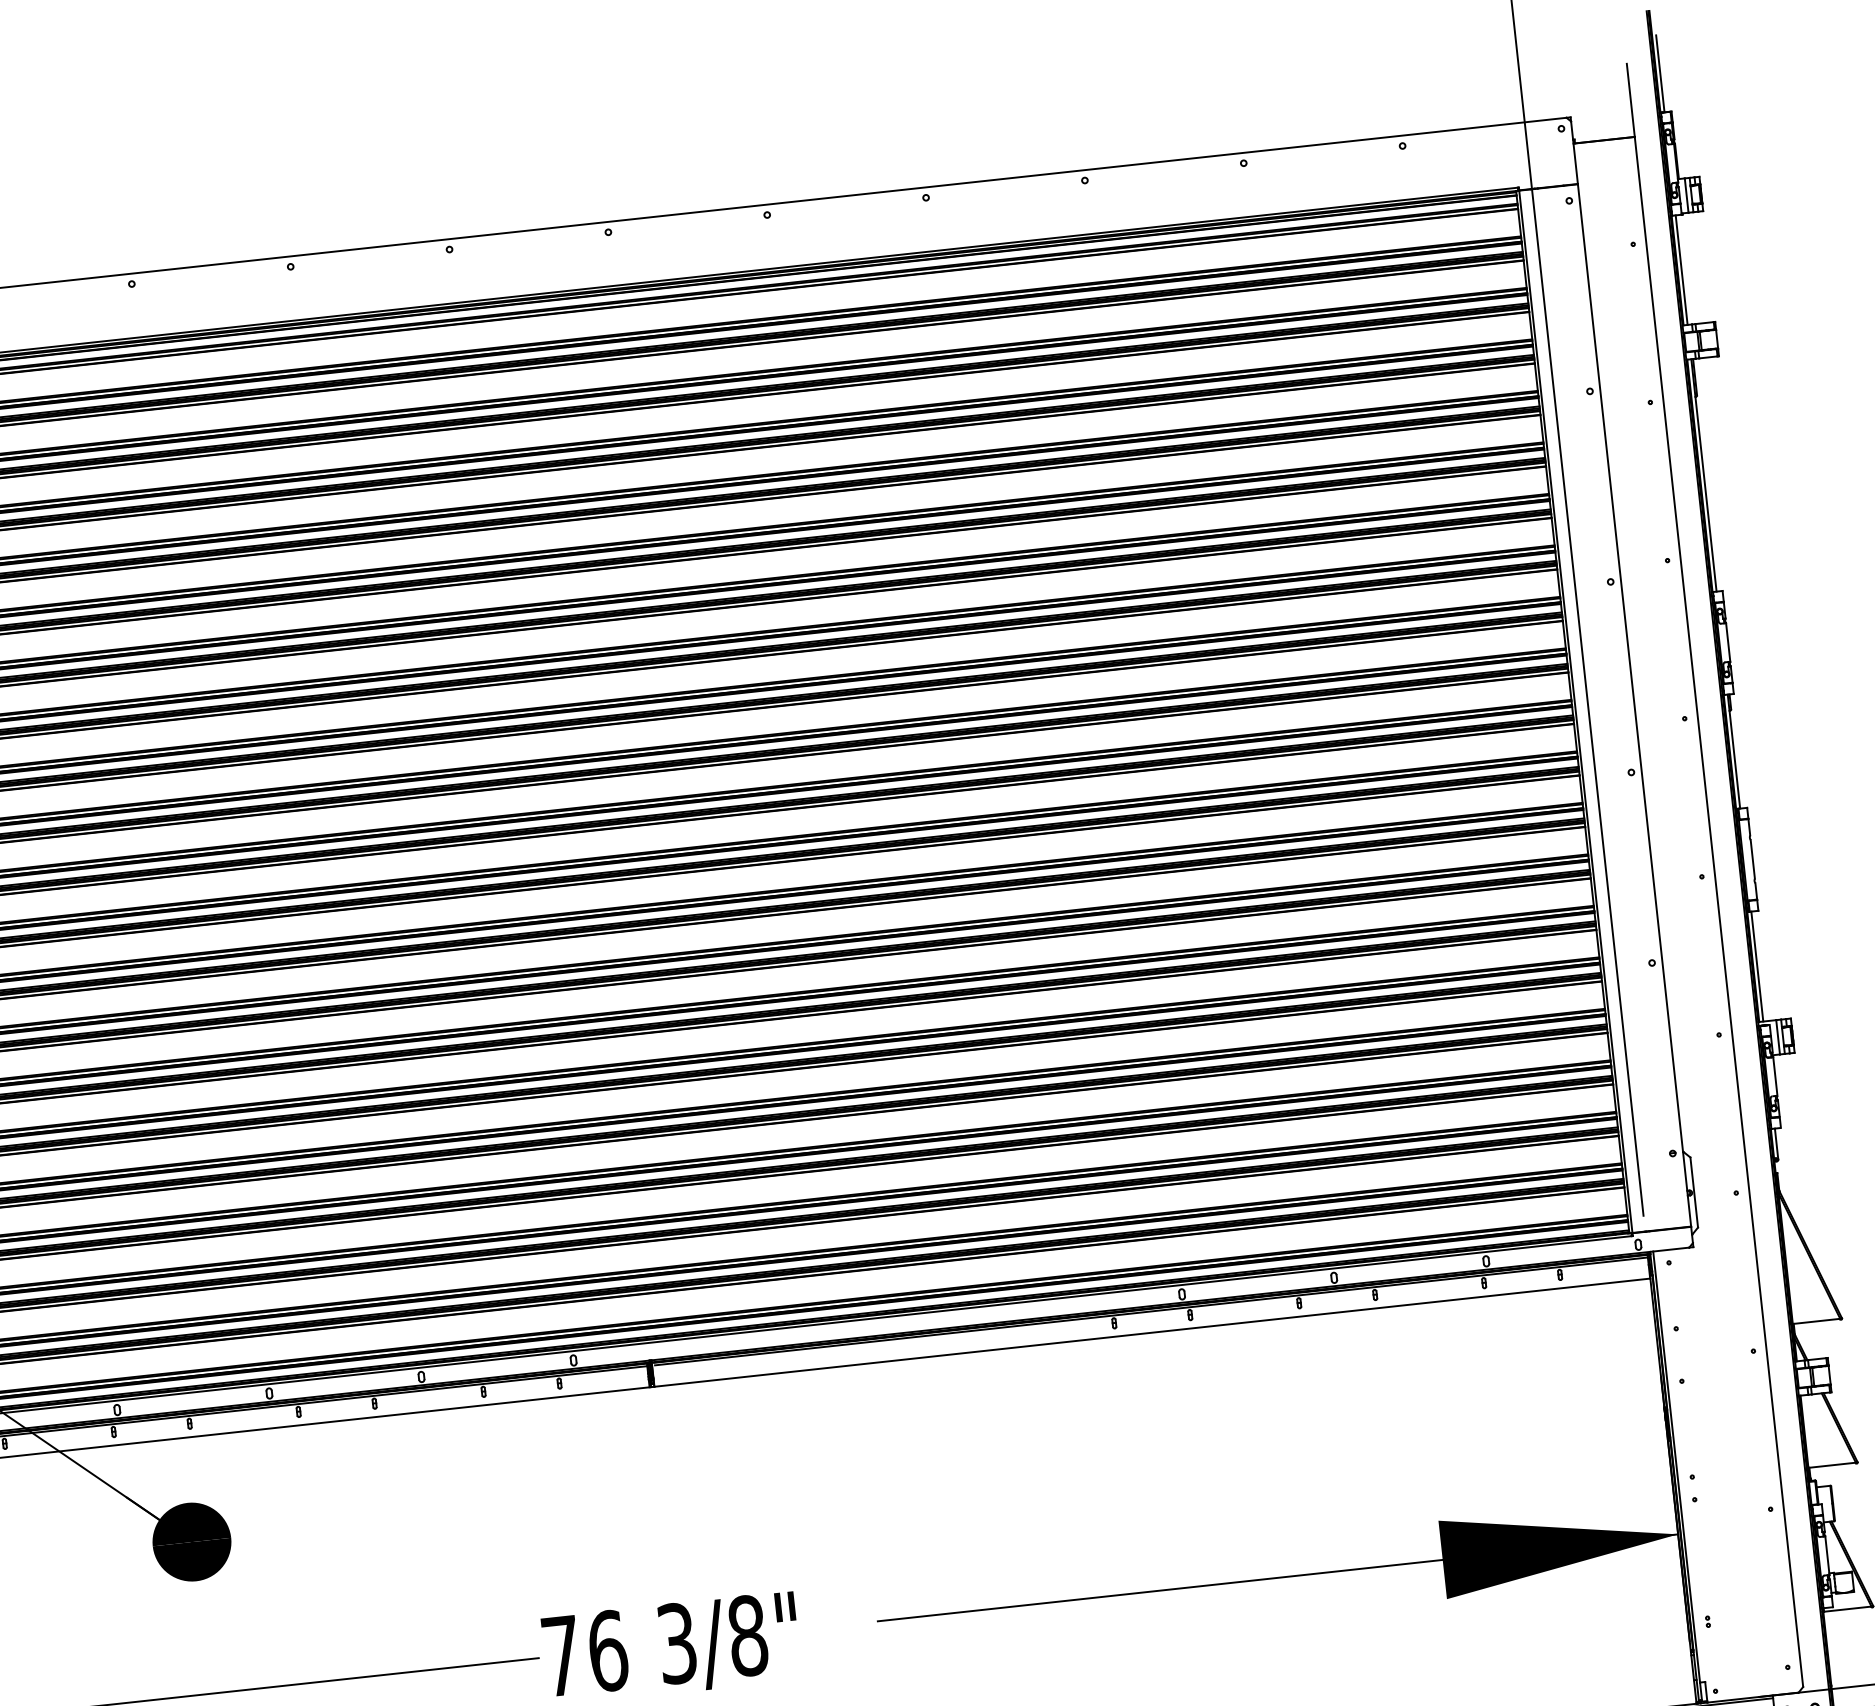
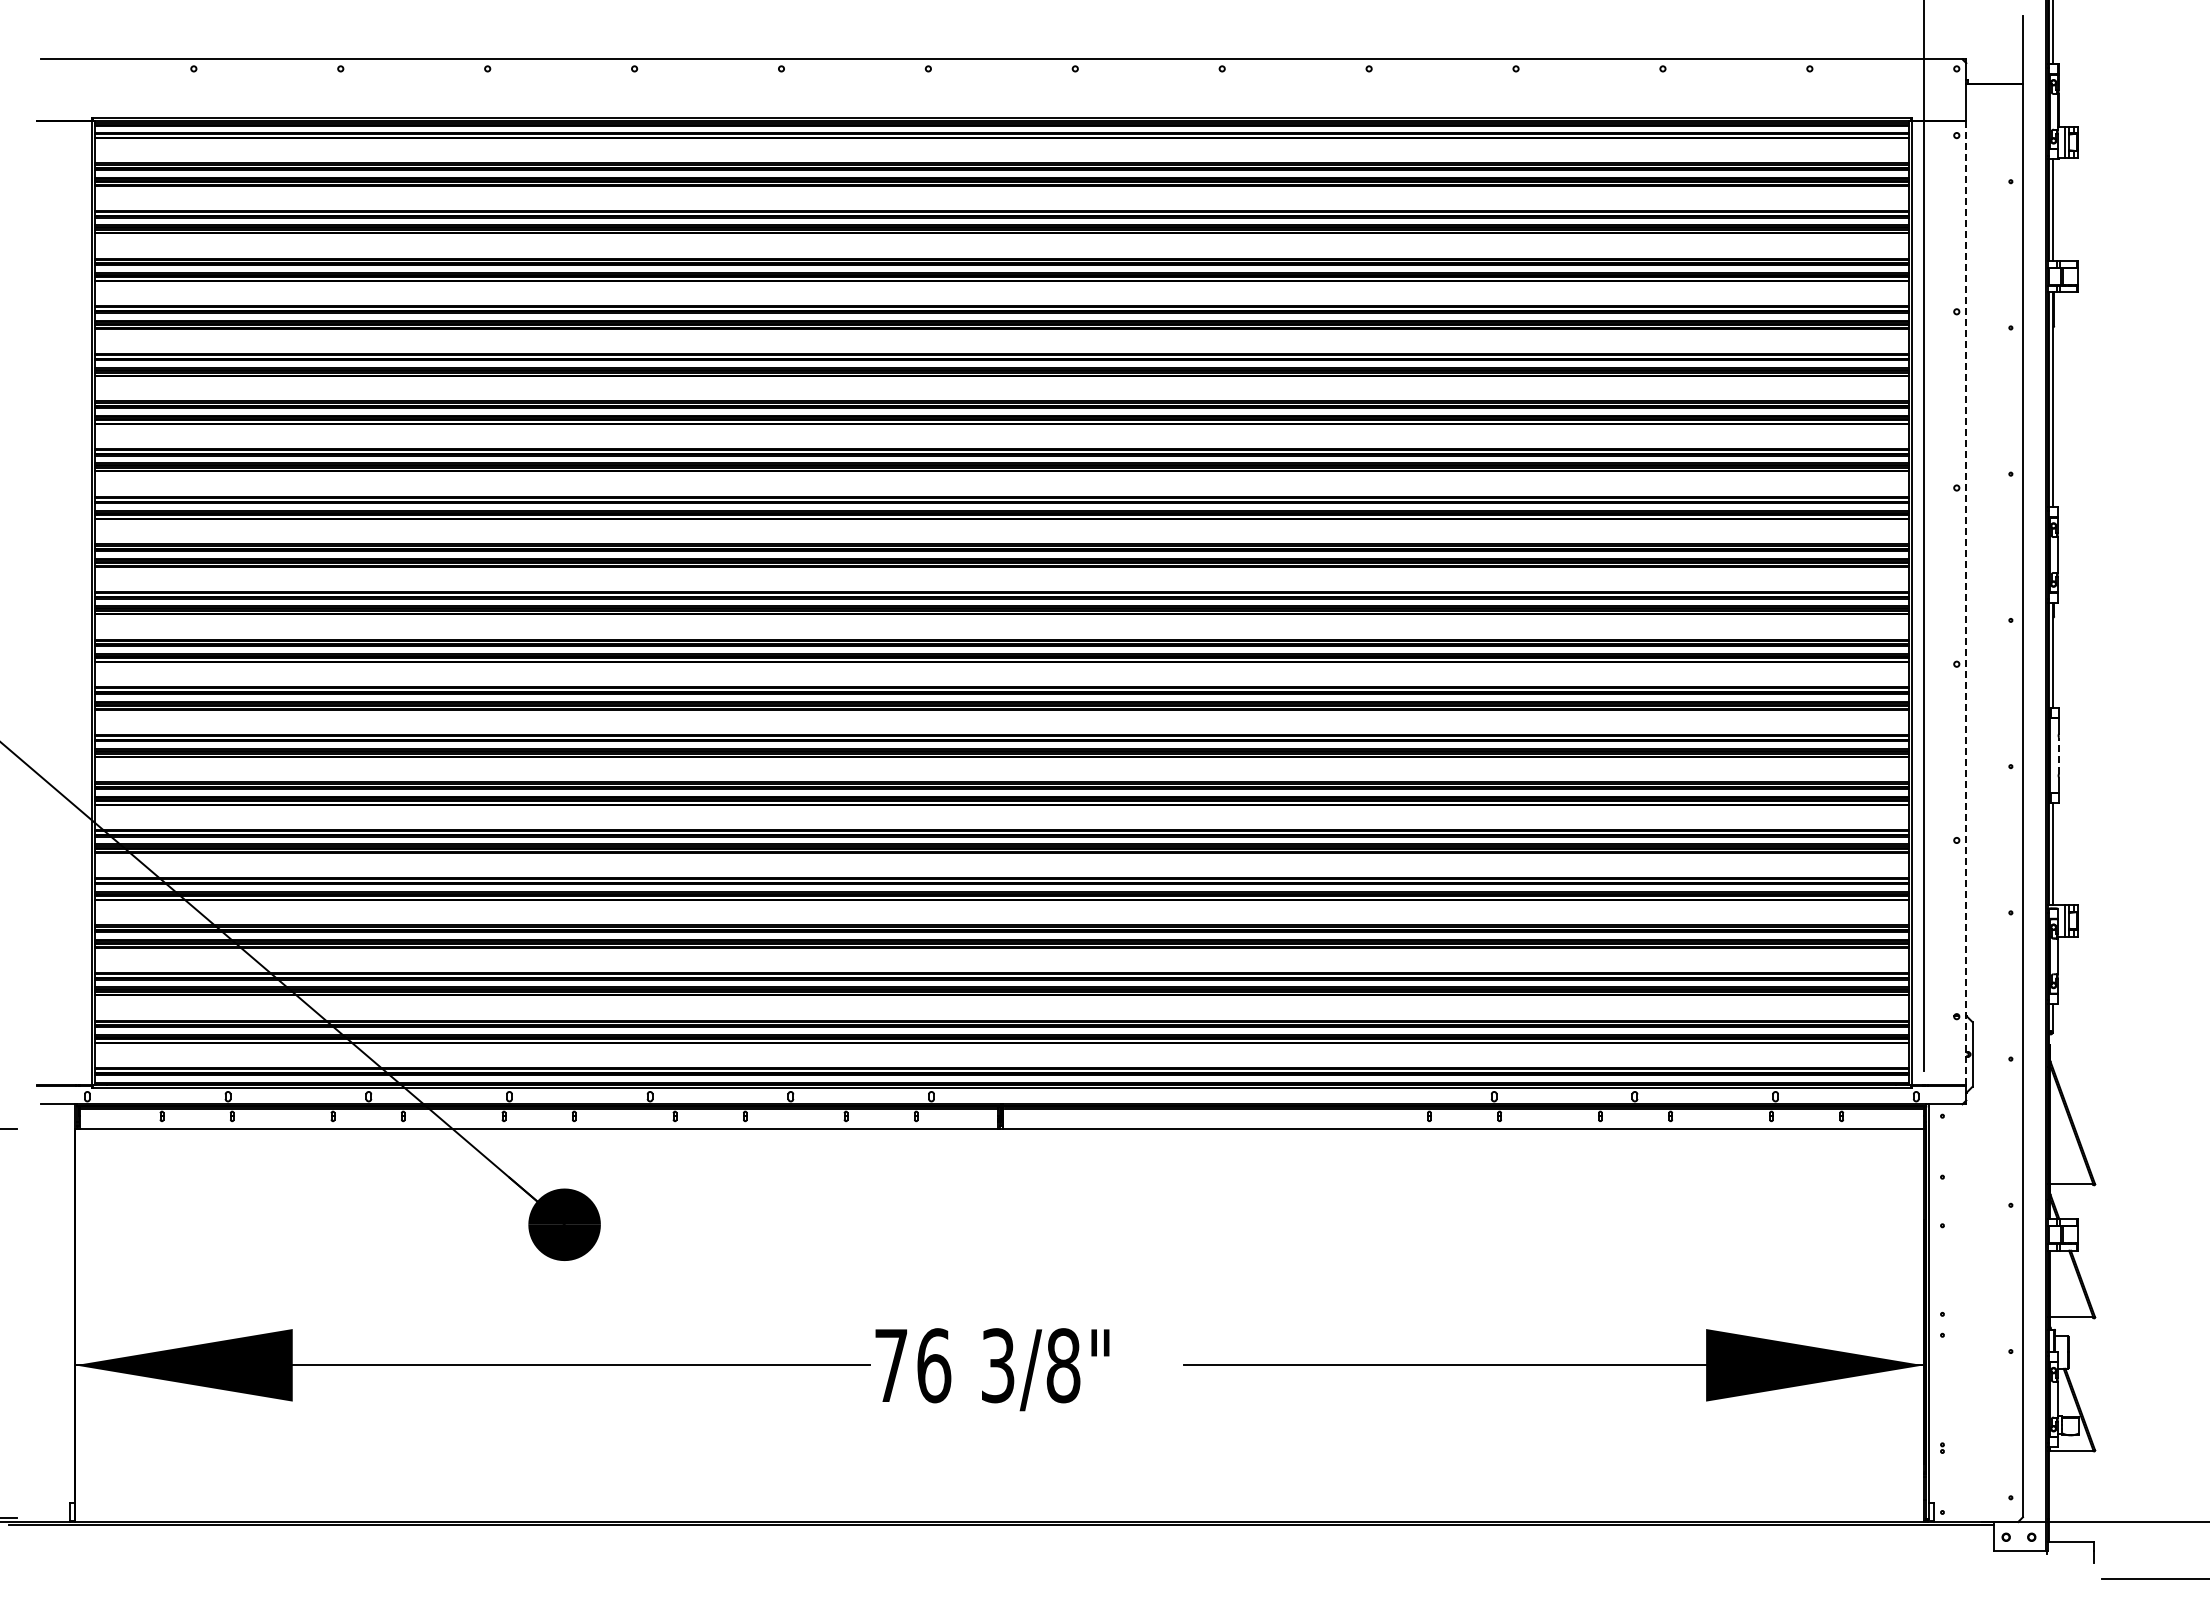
line: (1634, 705) -> (1966, 603), solid -> dashed
line: (1753, 859) -> (2059, 755), solid -> dashed

